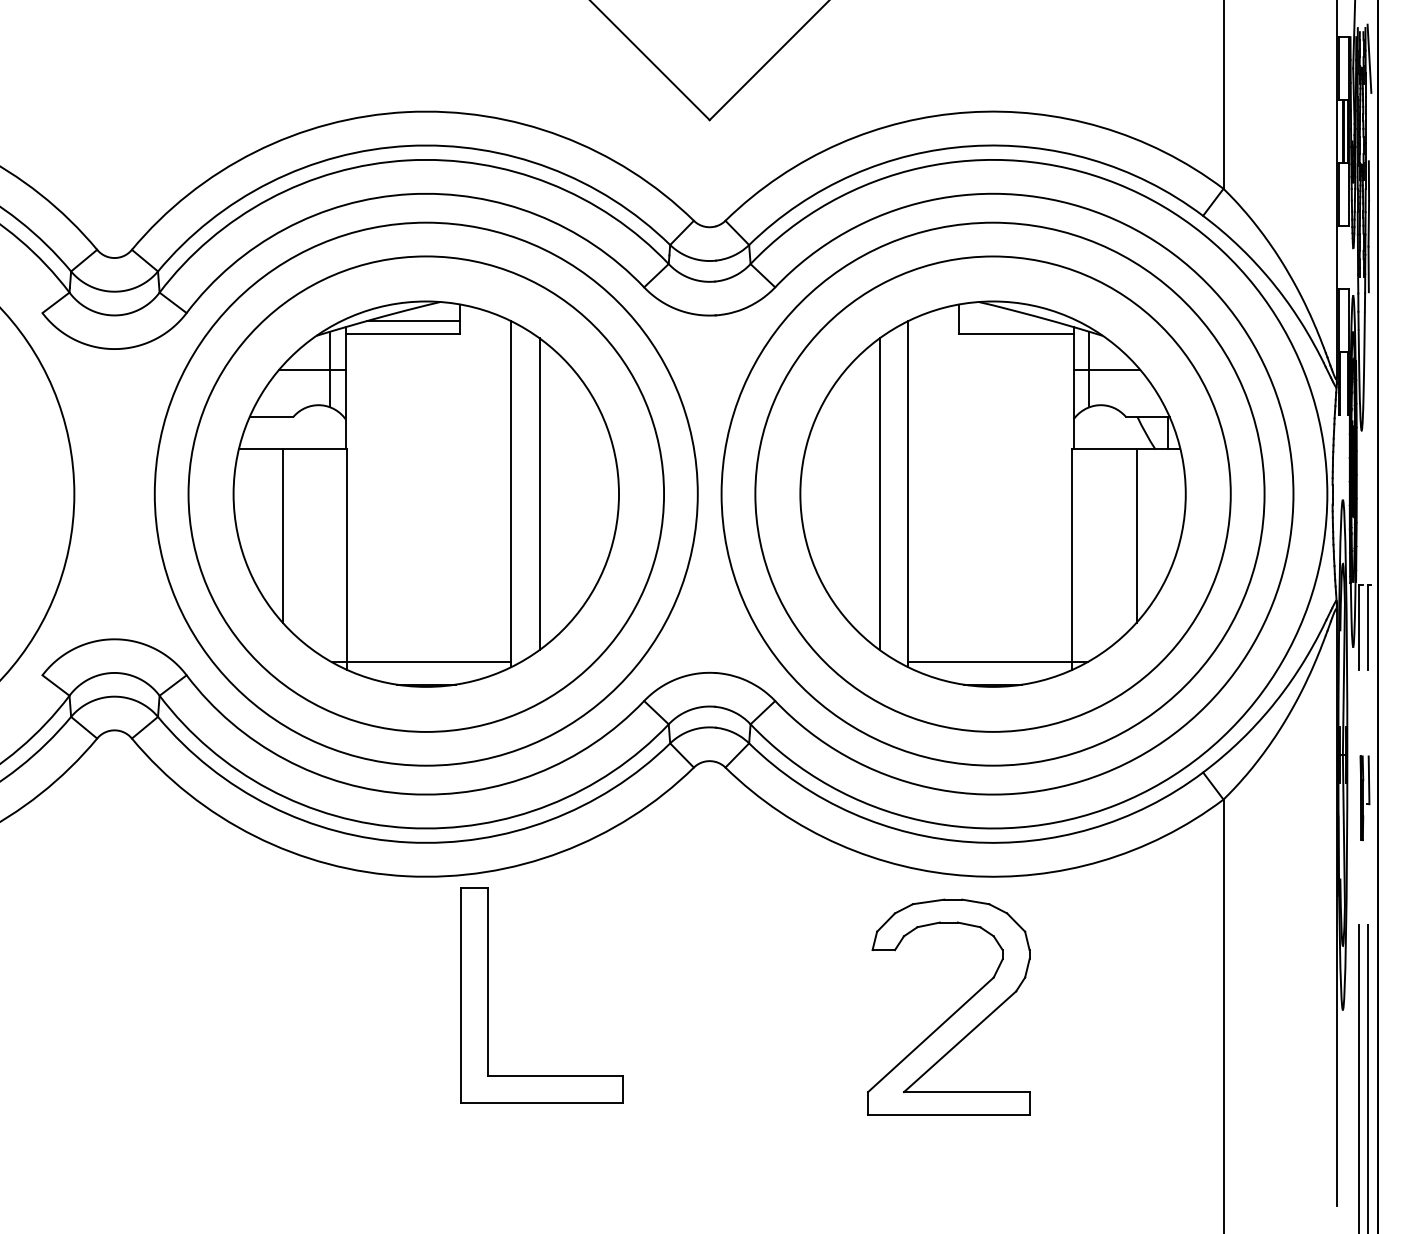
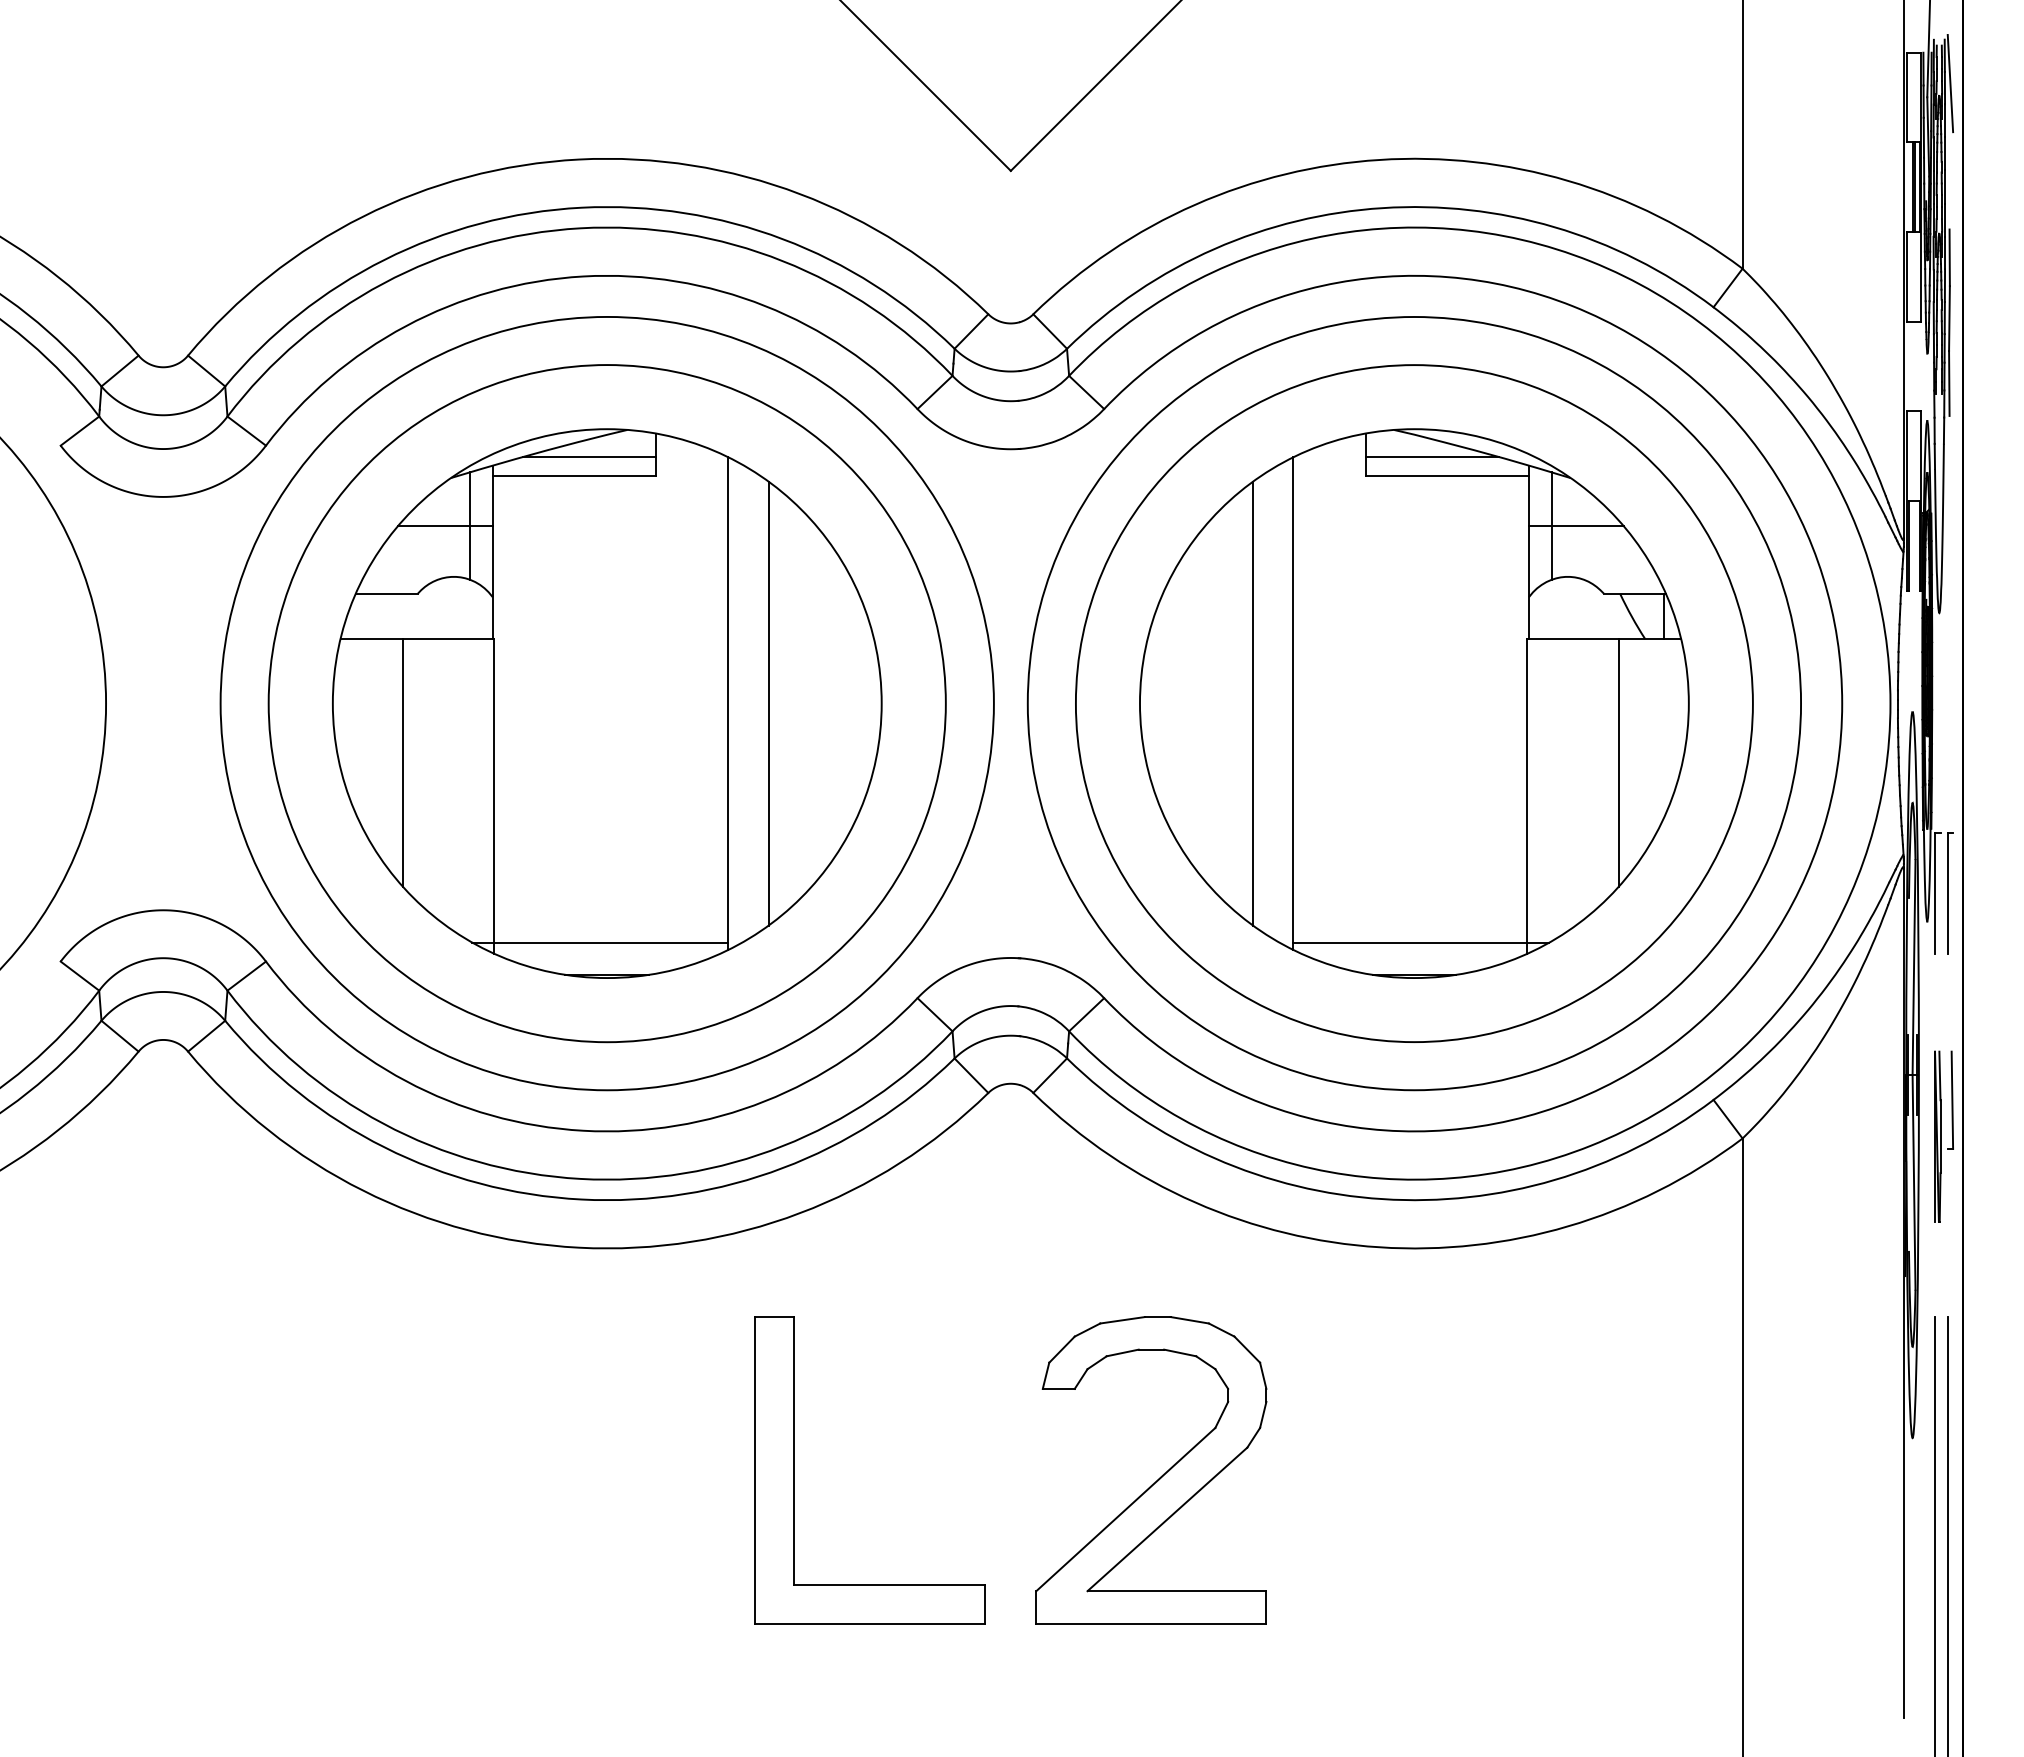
line: (1005, 321) -> (1432, 457), added
part: (1364, 798) -> (1943, 1136), size x1.43
part: (488, 995) -> (794, 1470), moved
part: (954, 1012) -> (1159, 1477), moved

